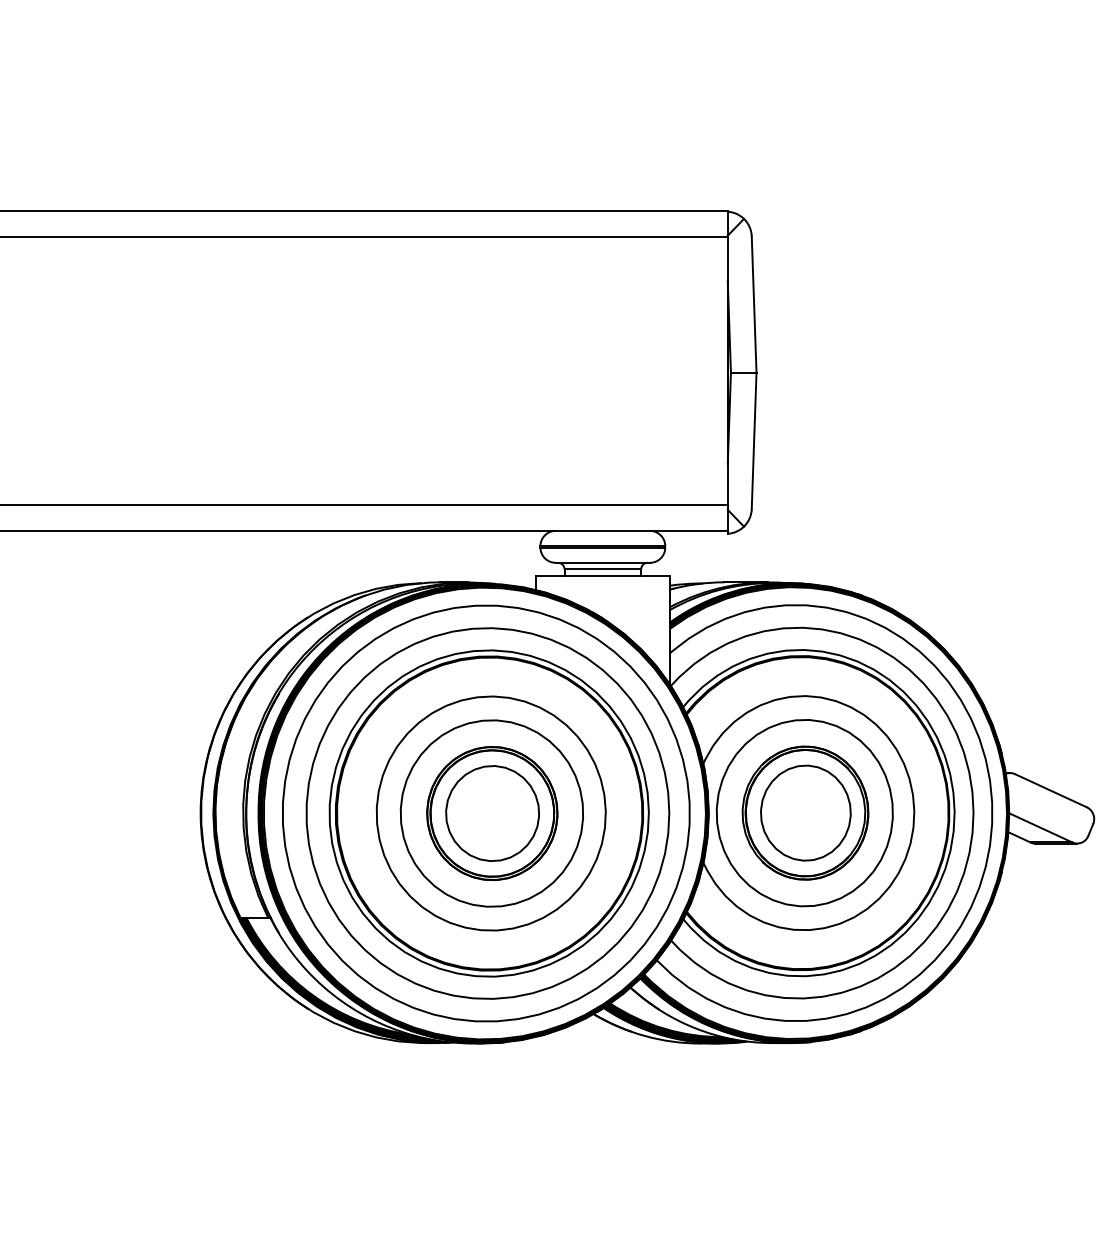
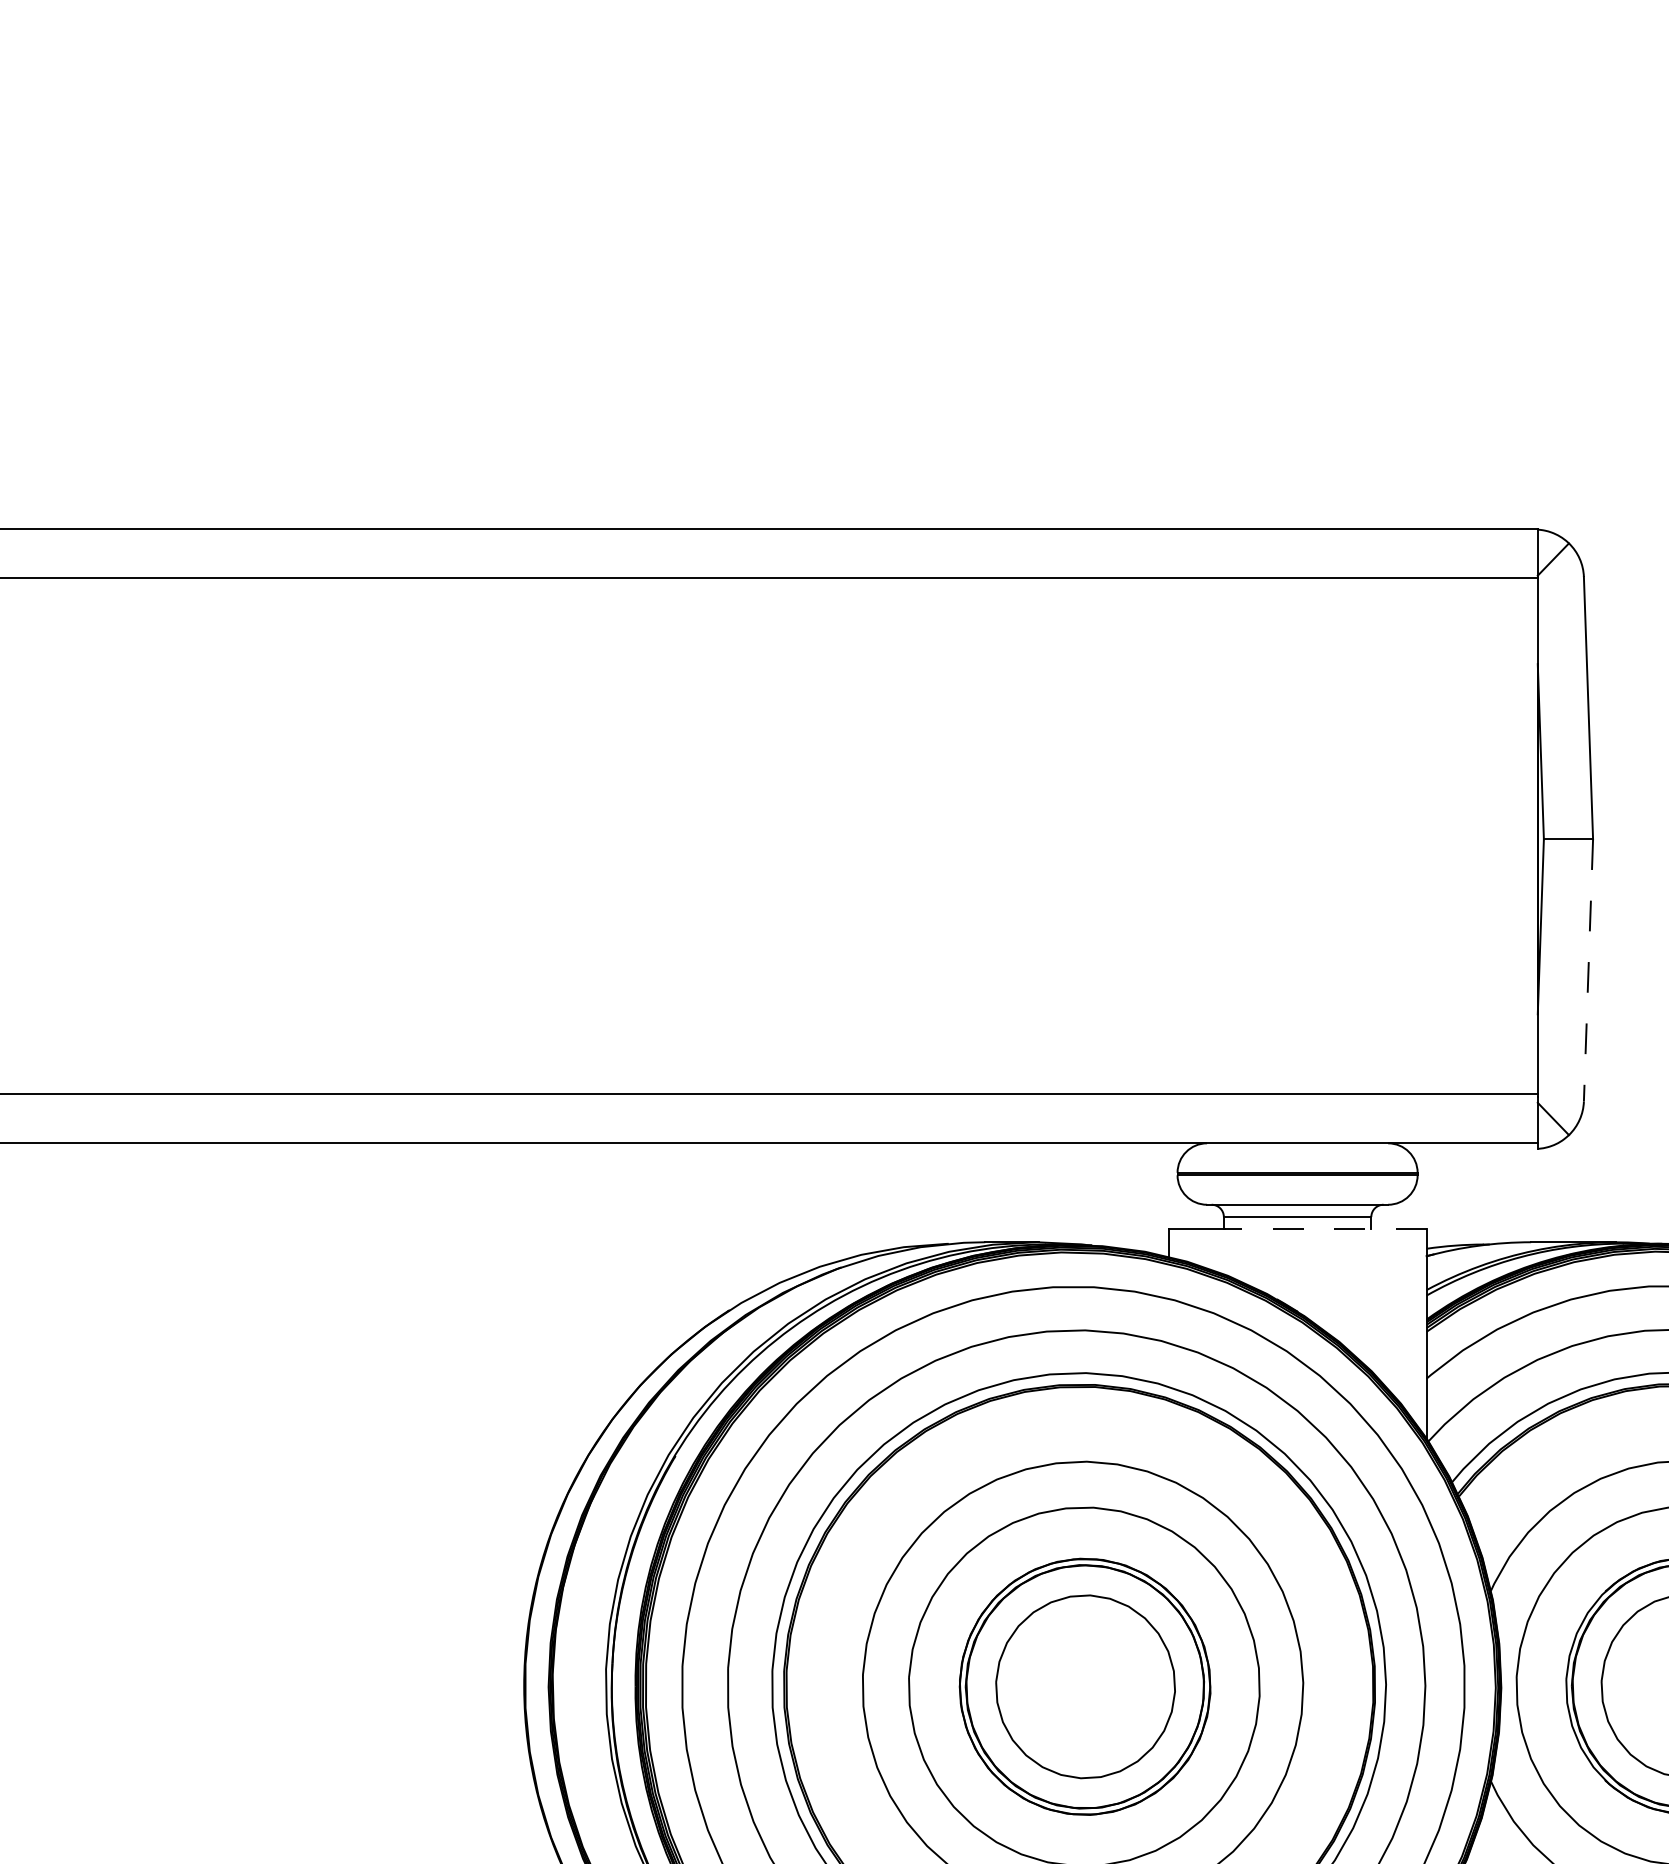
line: (754, 441) -> (1589, 971), solid -> dashed
line: (617, 575) -> (1325, 1229), solid -> dashed

